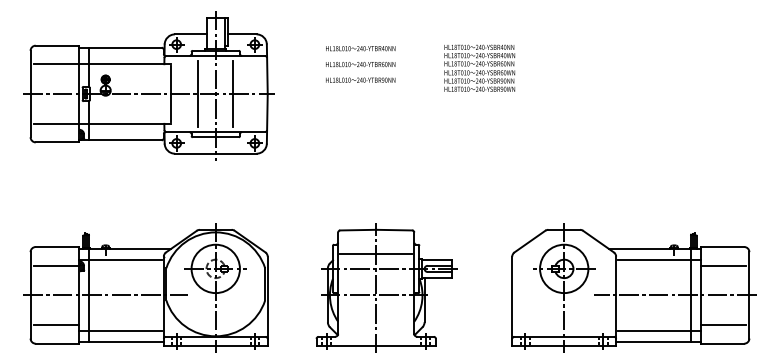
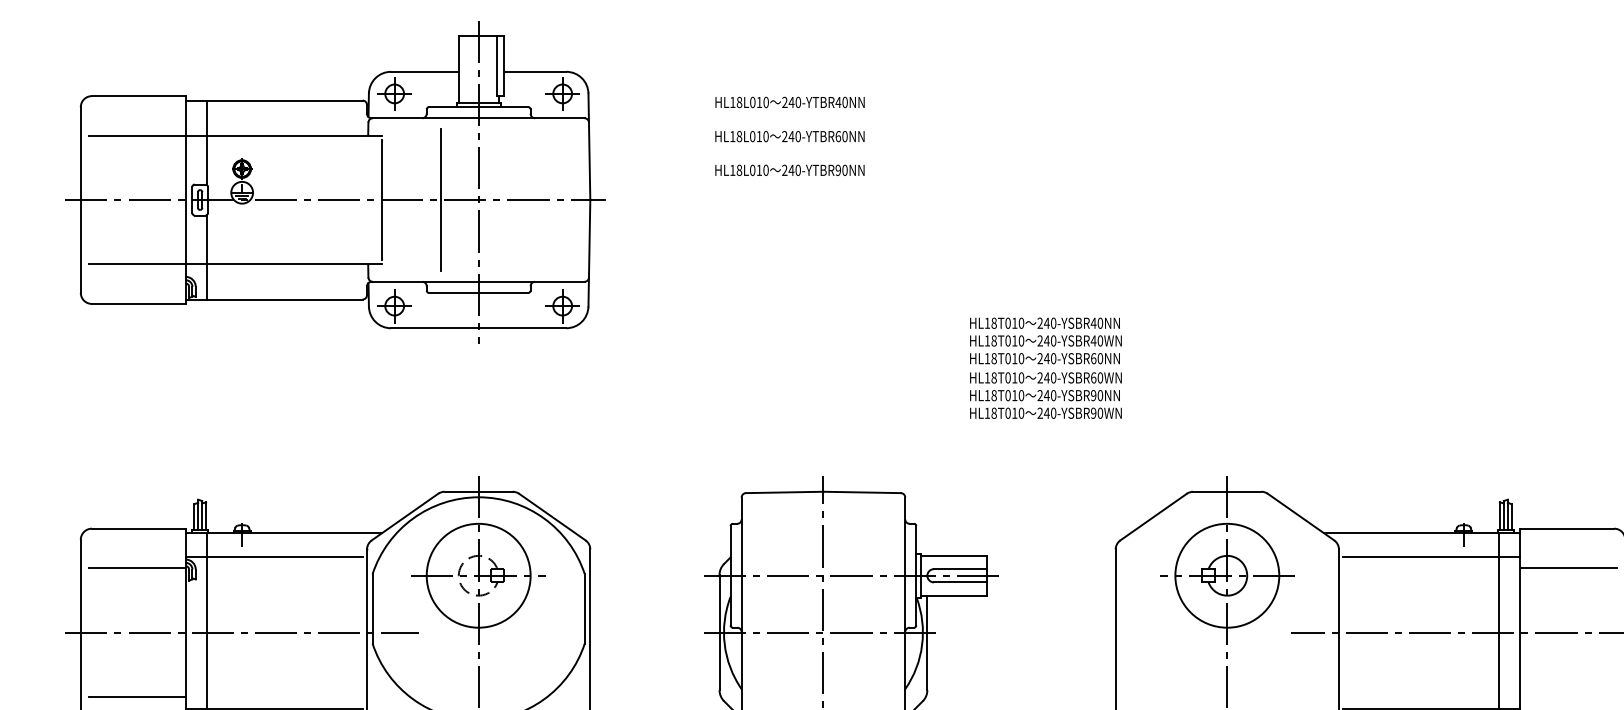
text: (479, 67) -> (1045, 366), moved
line: (233, 93) -> (516, 198), removed
line: (376, 254) -> (824, 544), removed
line: (722, 325) -> (1567, 697), removed

